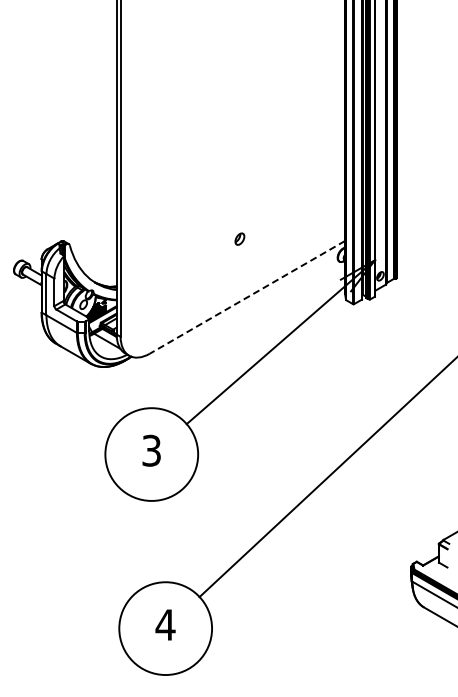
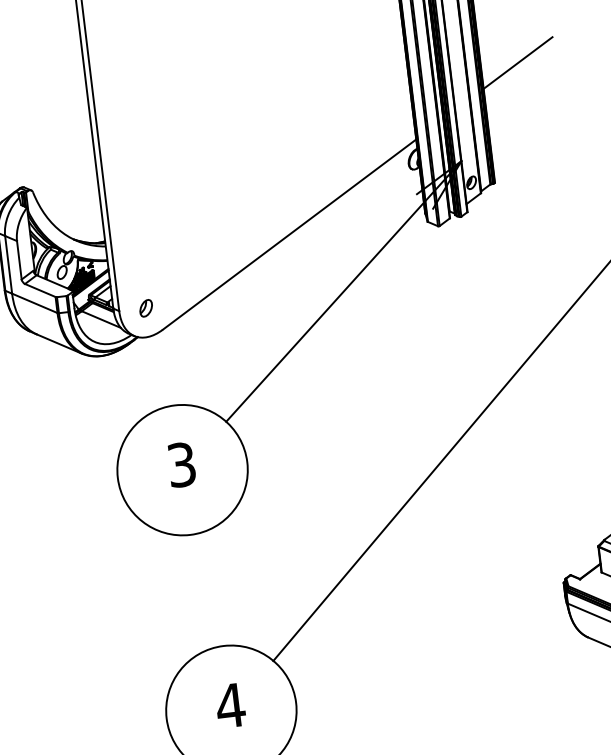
line: (423, 195) -> (518, 62), added
part: (239, 238) -> (145, 307), moved
line: (247, 297) -> (289, 234), dashed -> solid

